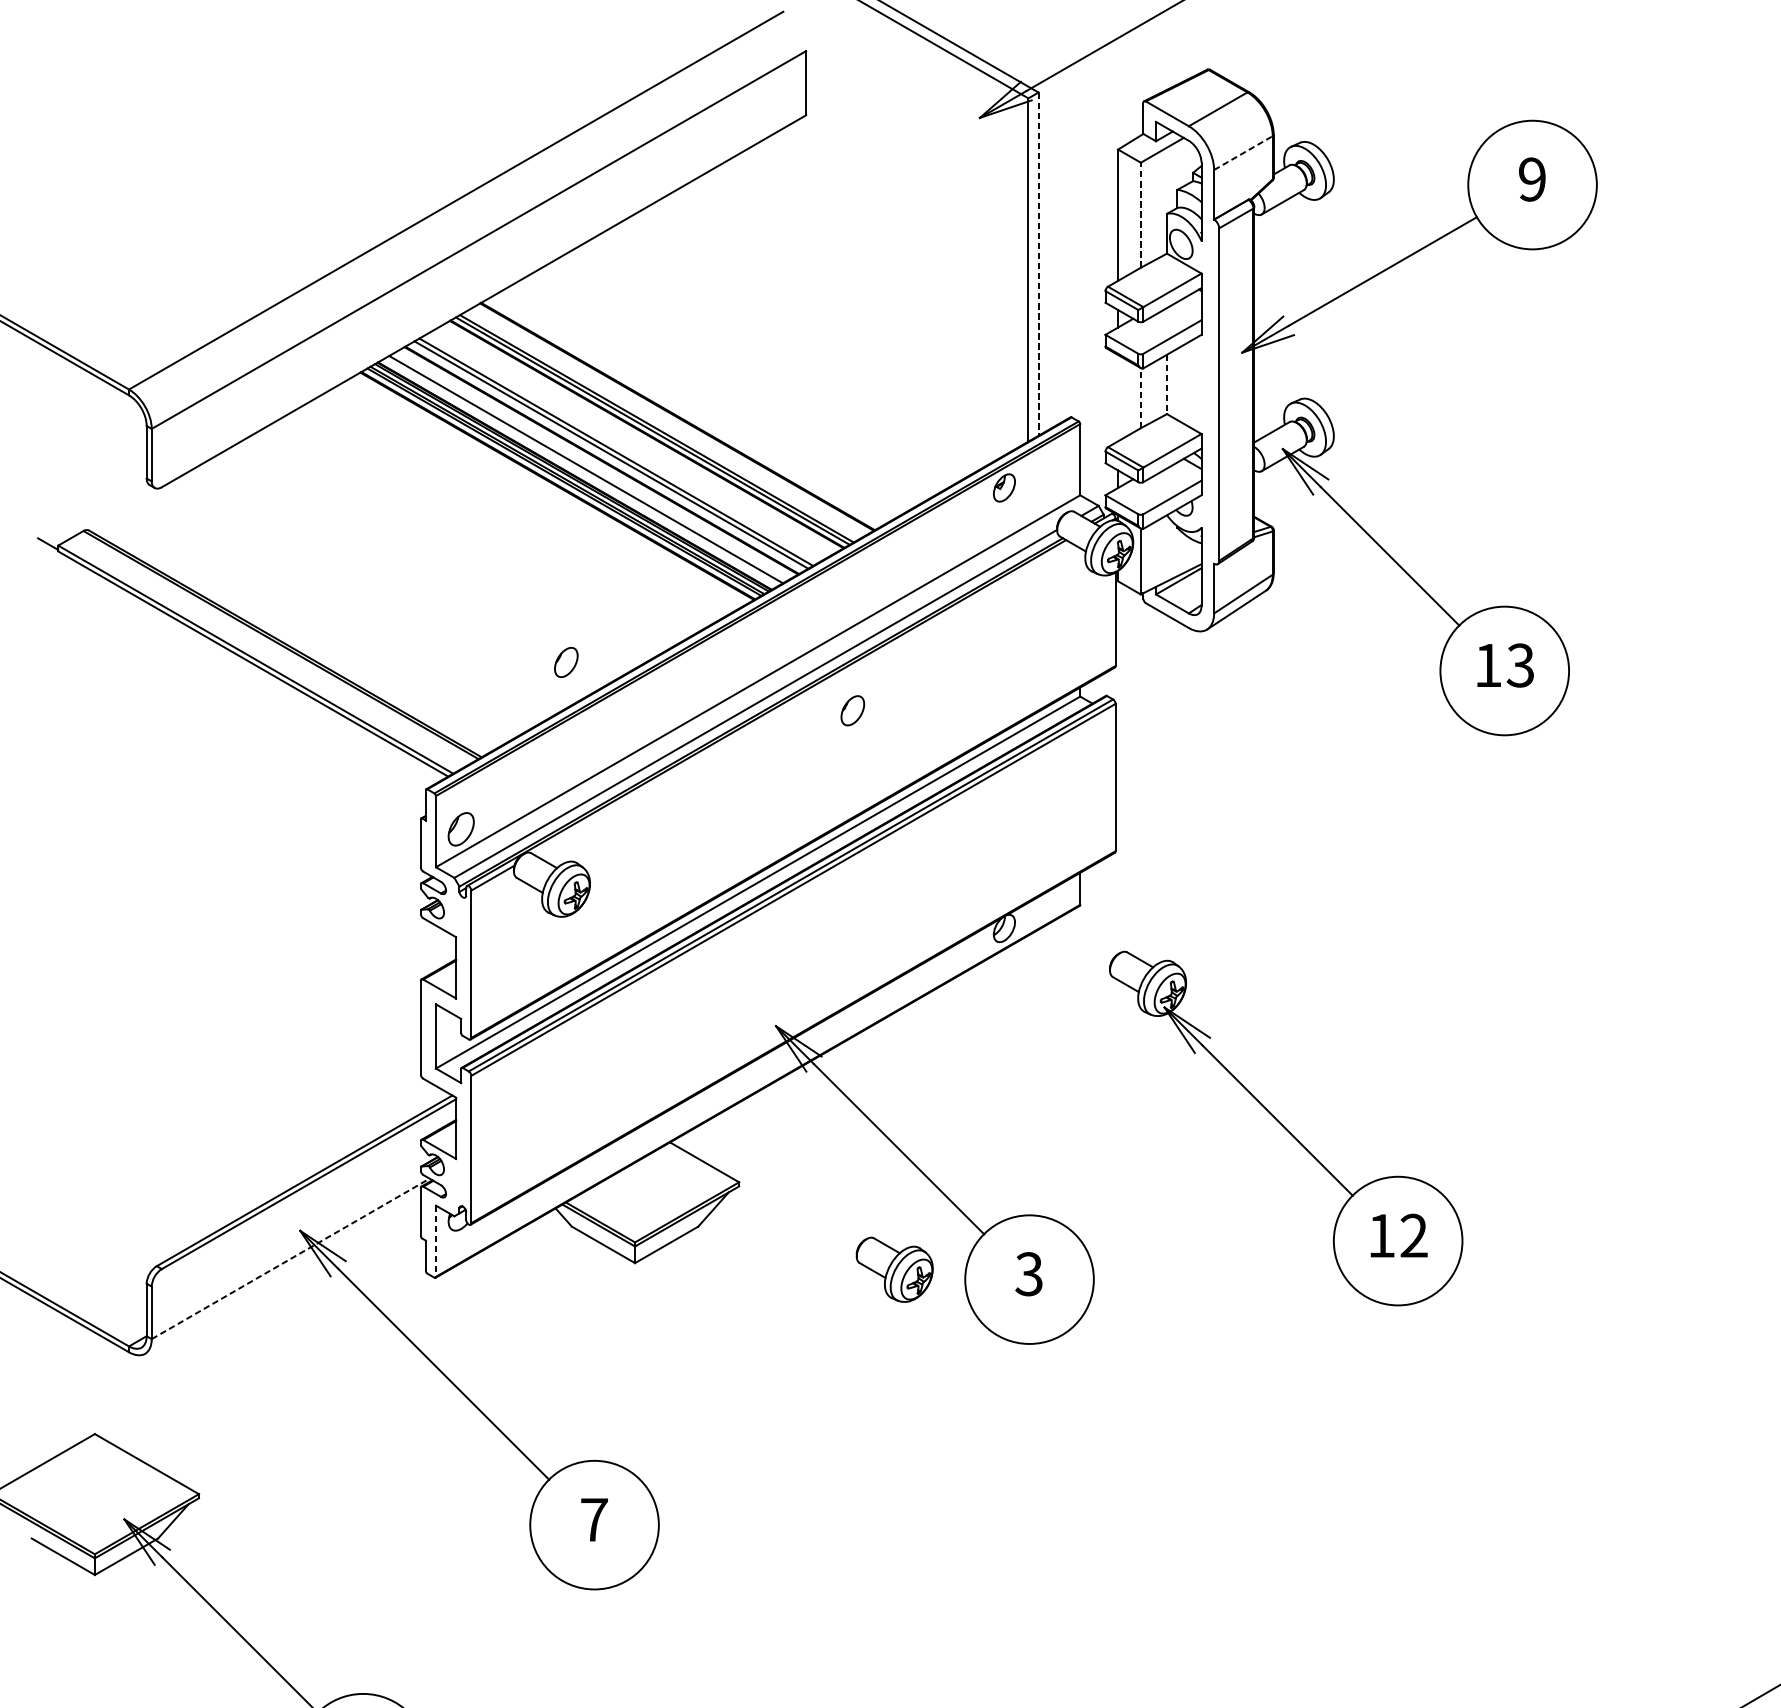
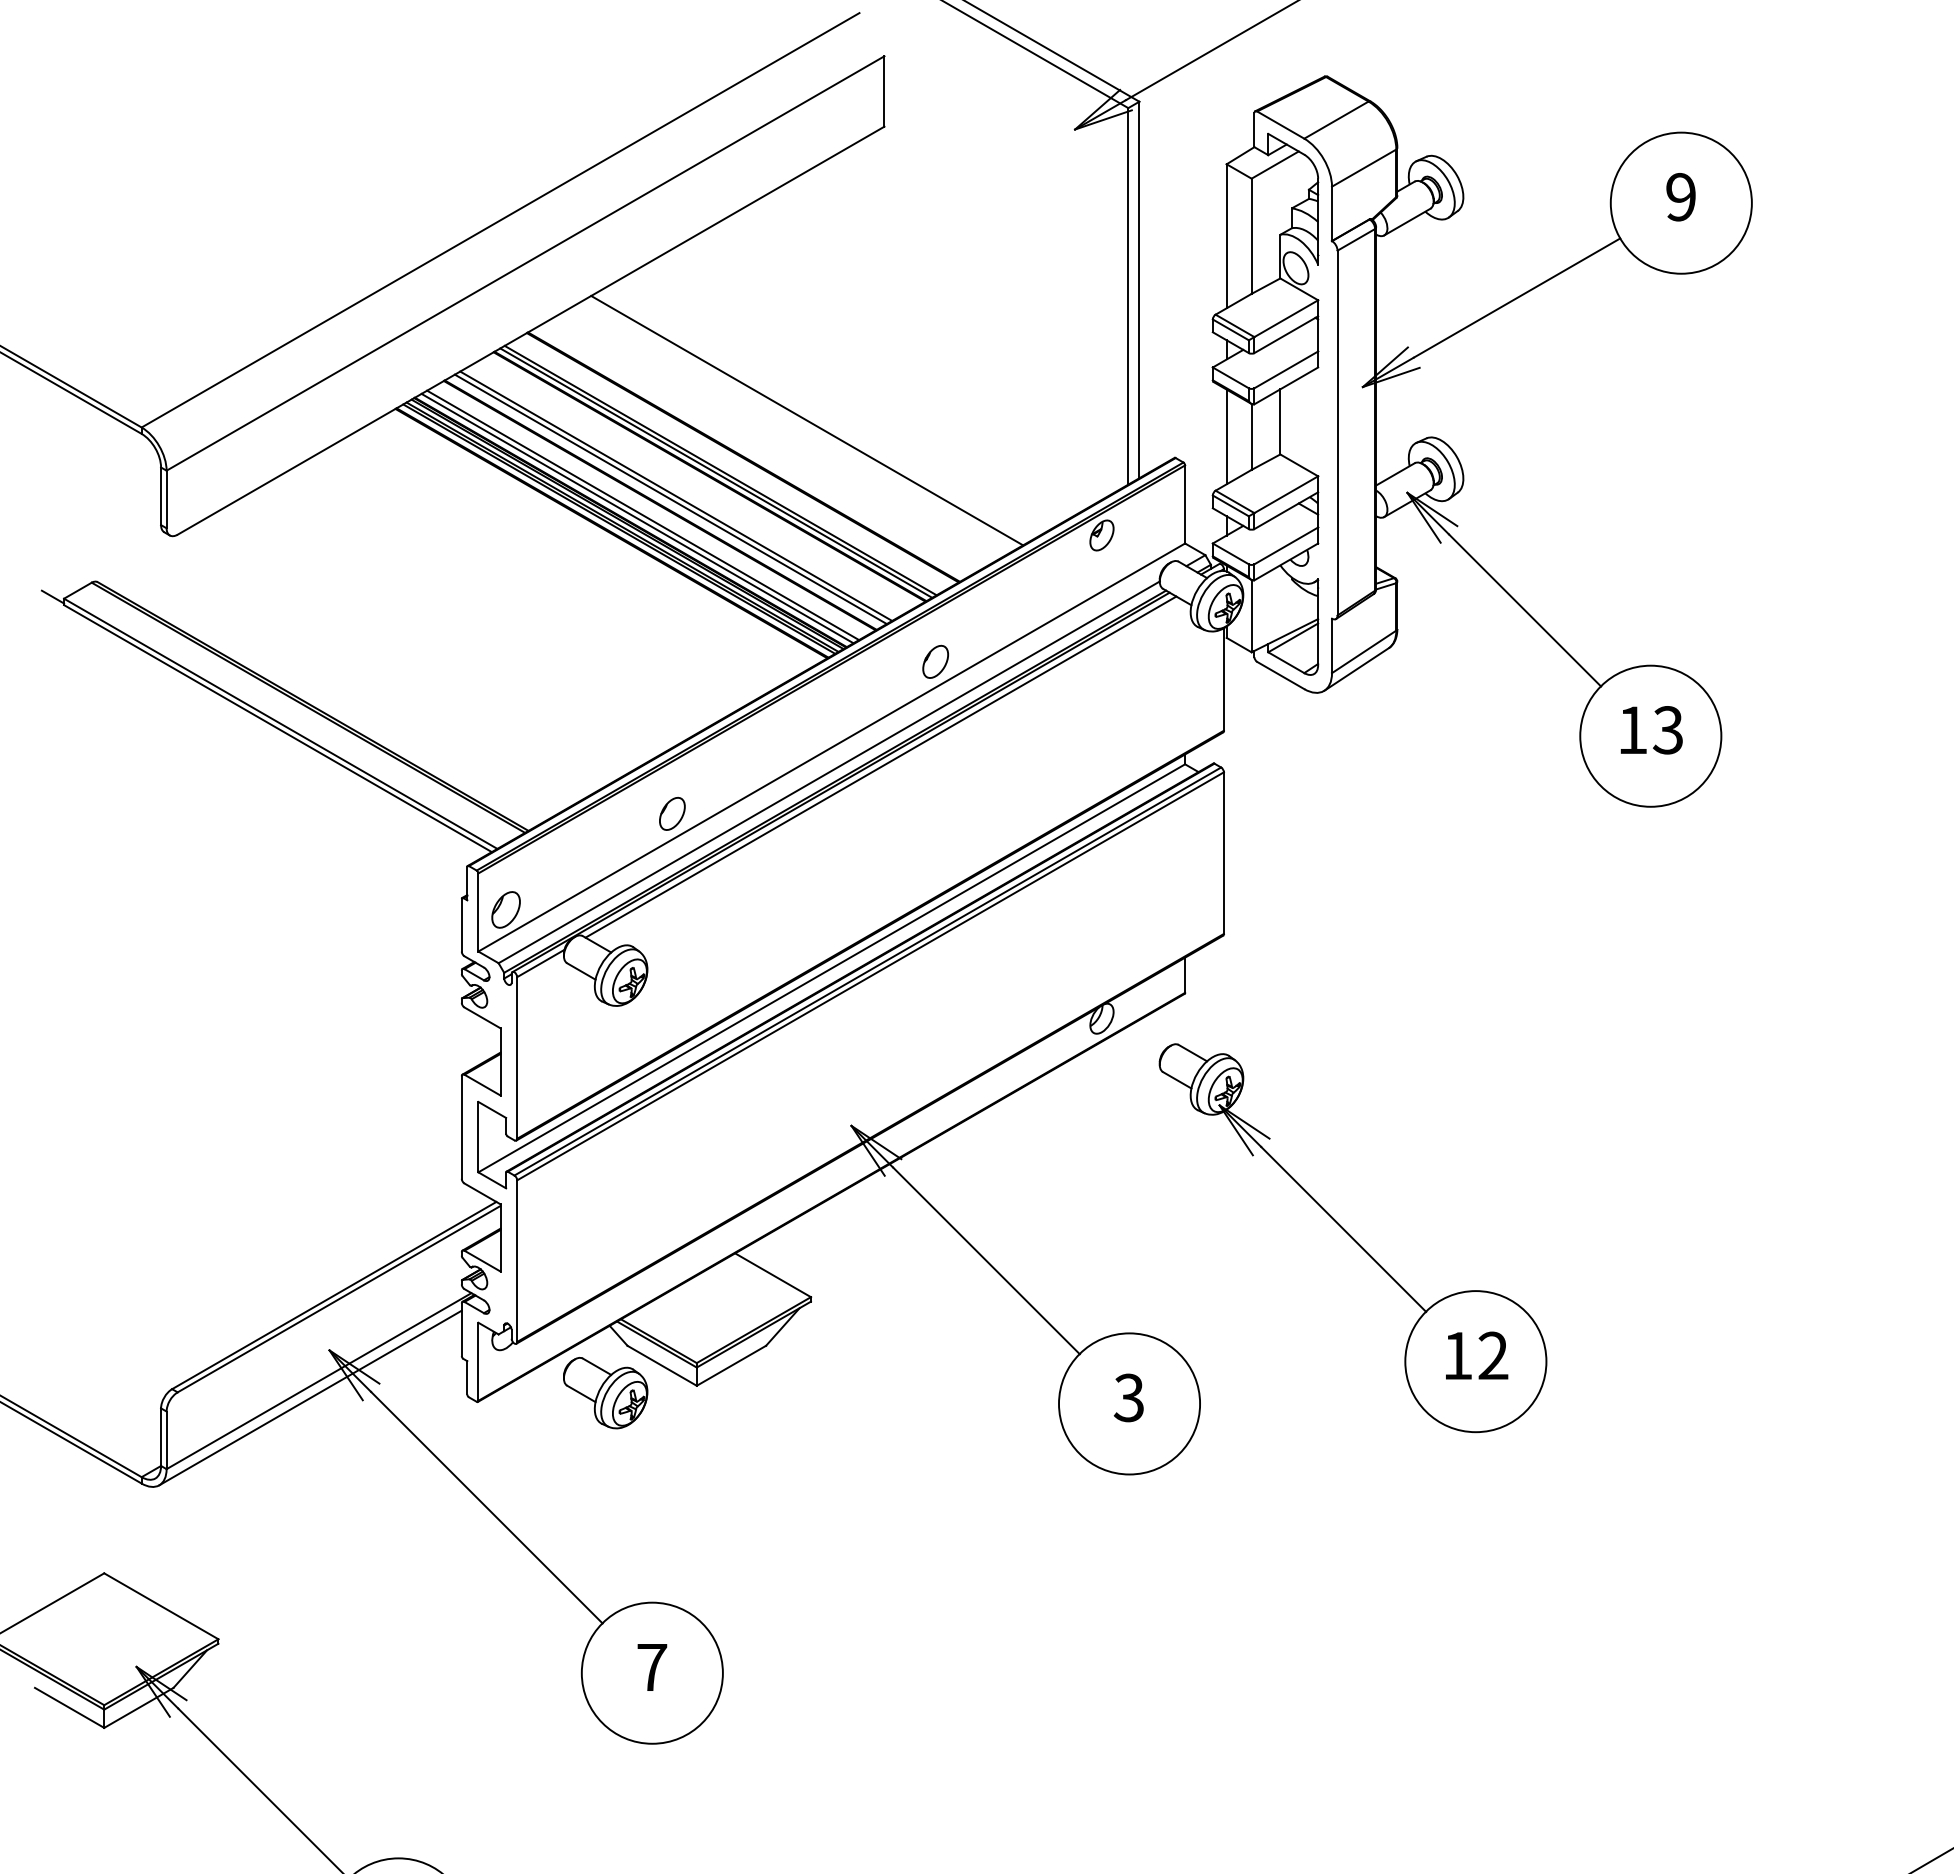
line: (1243, 152) -> (1364, 167), dashed -> solid
line: (1140, 215) -> (1251, 236), dashed -> solid
line: (1038, 264) -> (1139, 290), dashed -> solid
line: (735, 383) -> (807, 420), added
line: (1167, 384) -> (1280, 421), dashed -> solid
line: (1117, 397) -> (1226, 436), added
line: (1140, 397) -> (1251, 436), dashed -> solid
line: (581, 472) -> (637, 518), added
part: (566, 662) -> (672, 813), moved
line: (802, 698) -> (880, 766), added
part: (852, 710) -> (935, 661), moved
part: (1285, 1128) -> (1352, 1238), moved
line: (436, 1241) -> (478, 1362), dashed -> solid
line: (291, 1258) -> (319, 1380), dashed -> solid
part: (894, 1270) -> (605, 1393), moved
line: (282, 1273) -> (310, 1397), added

